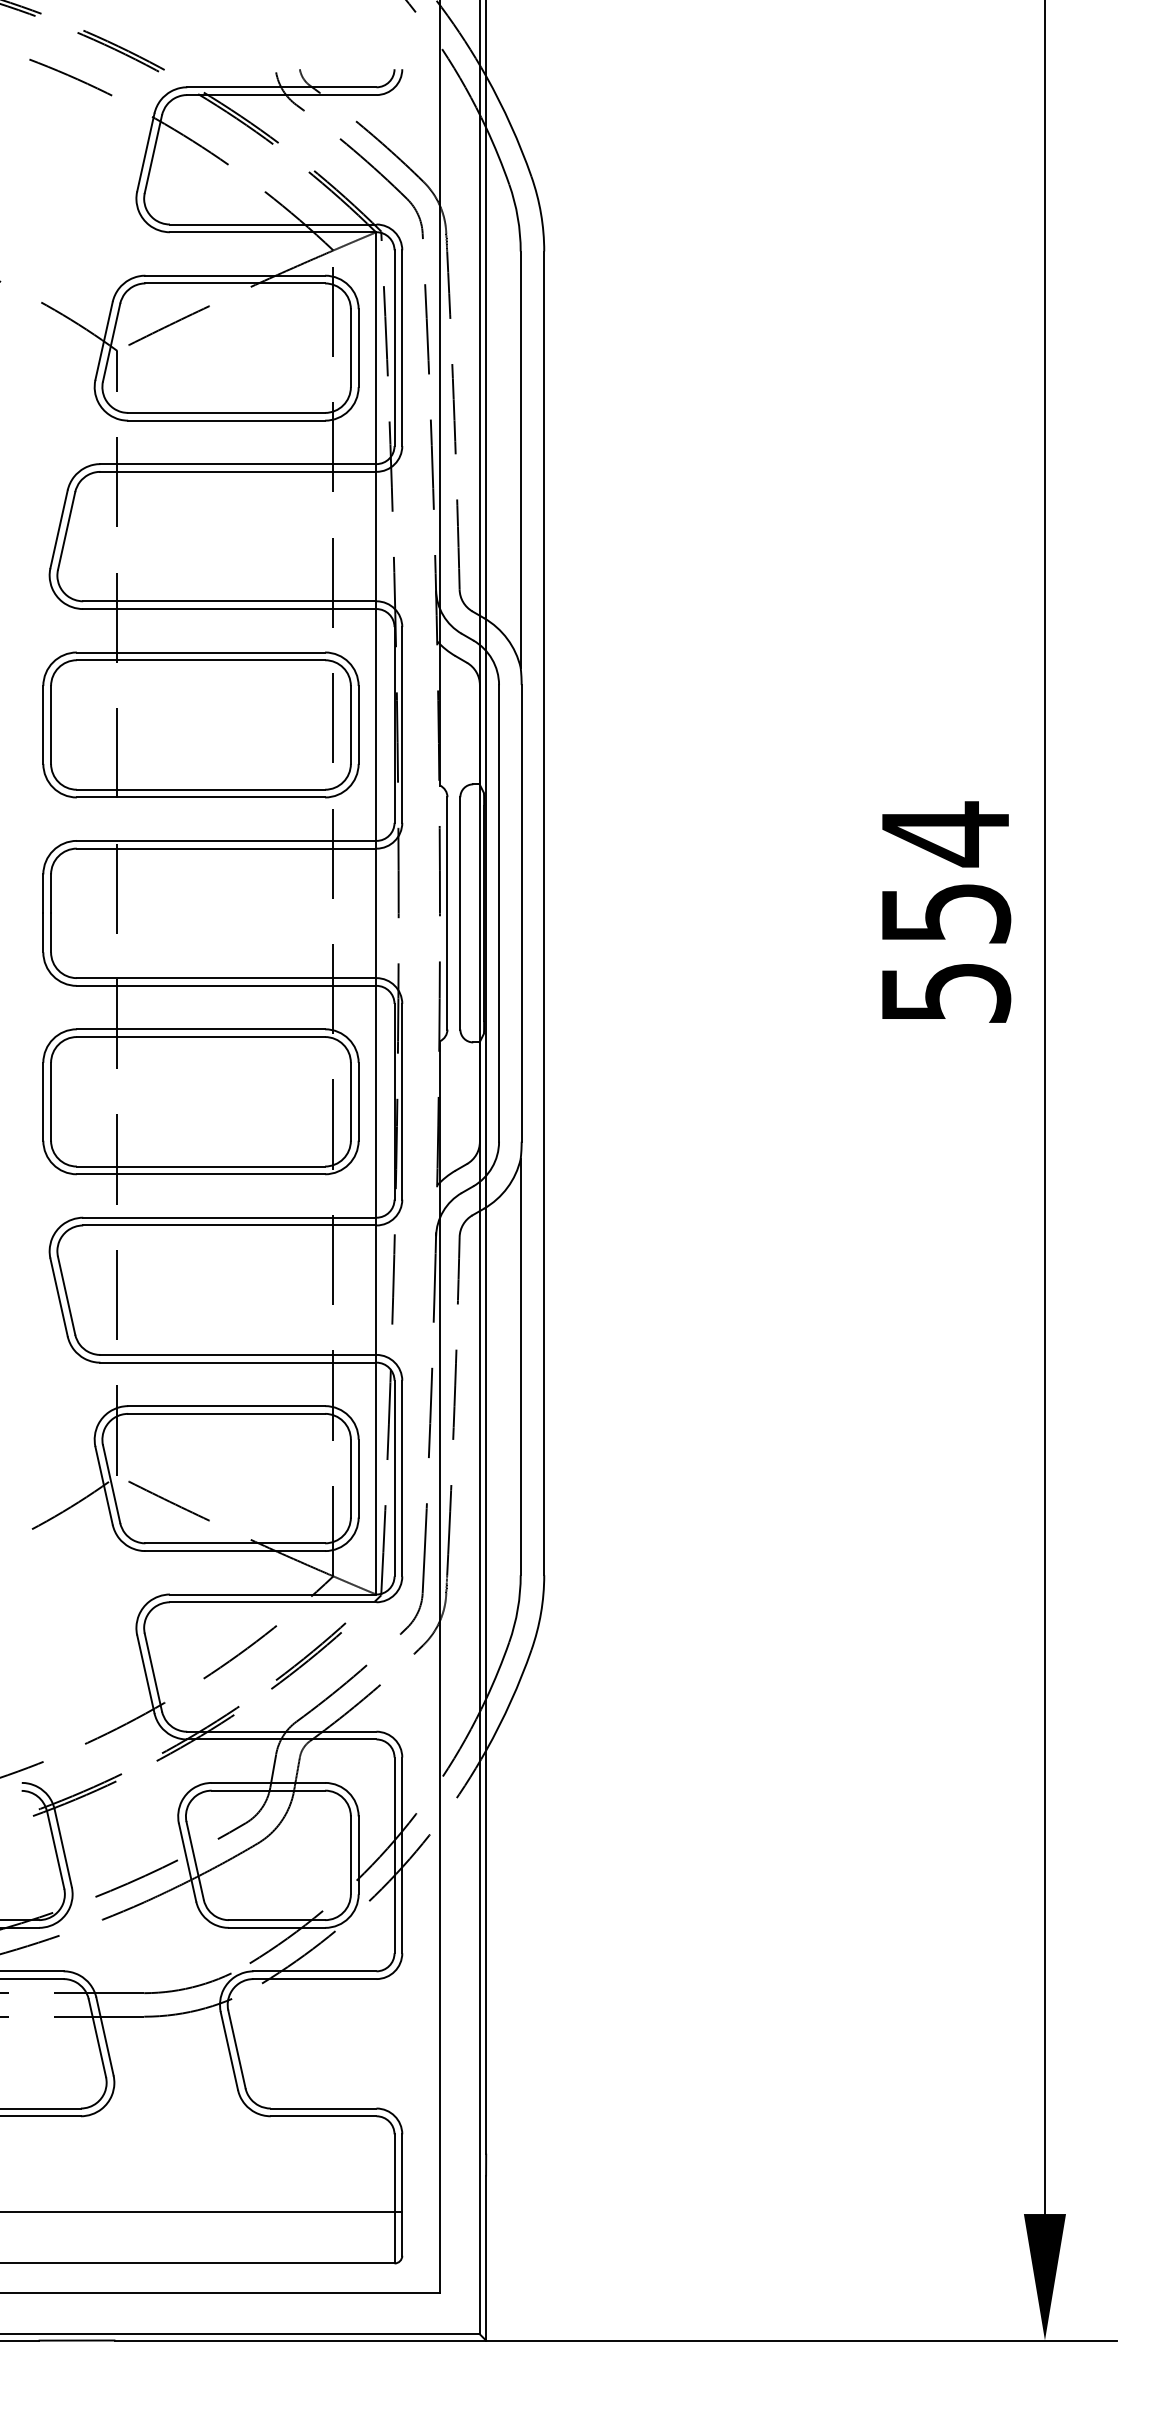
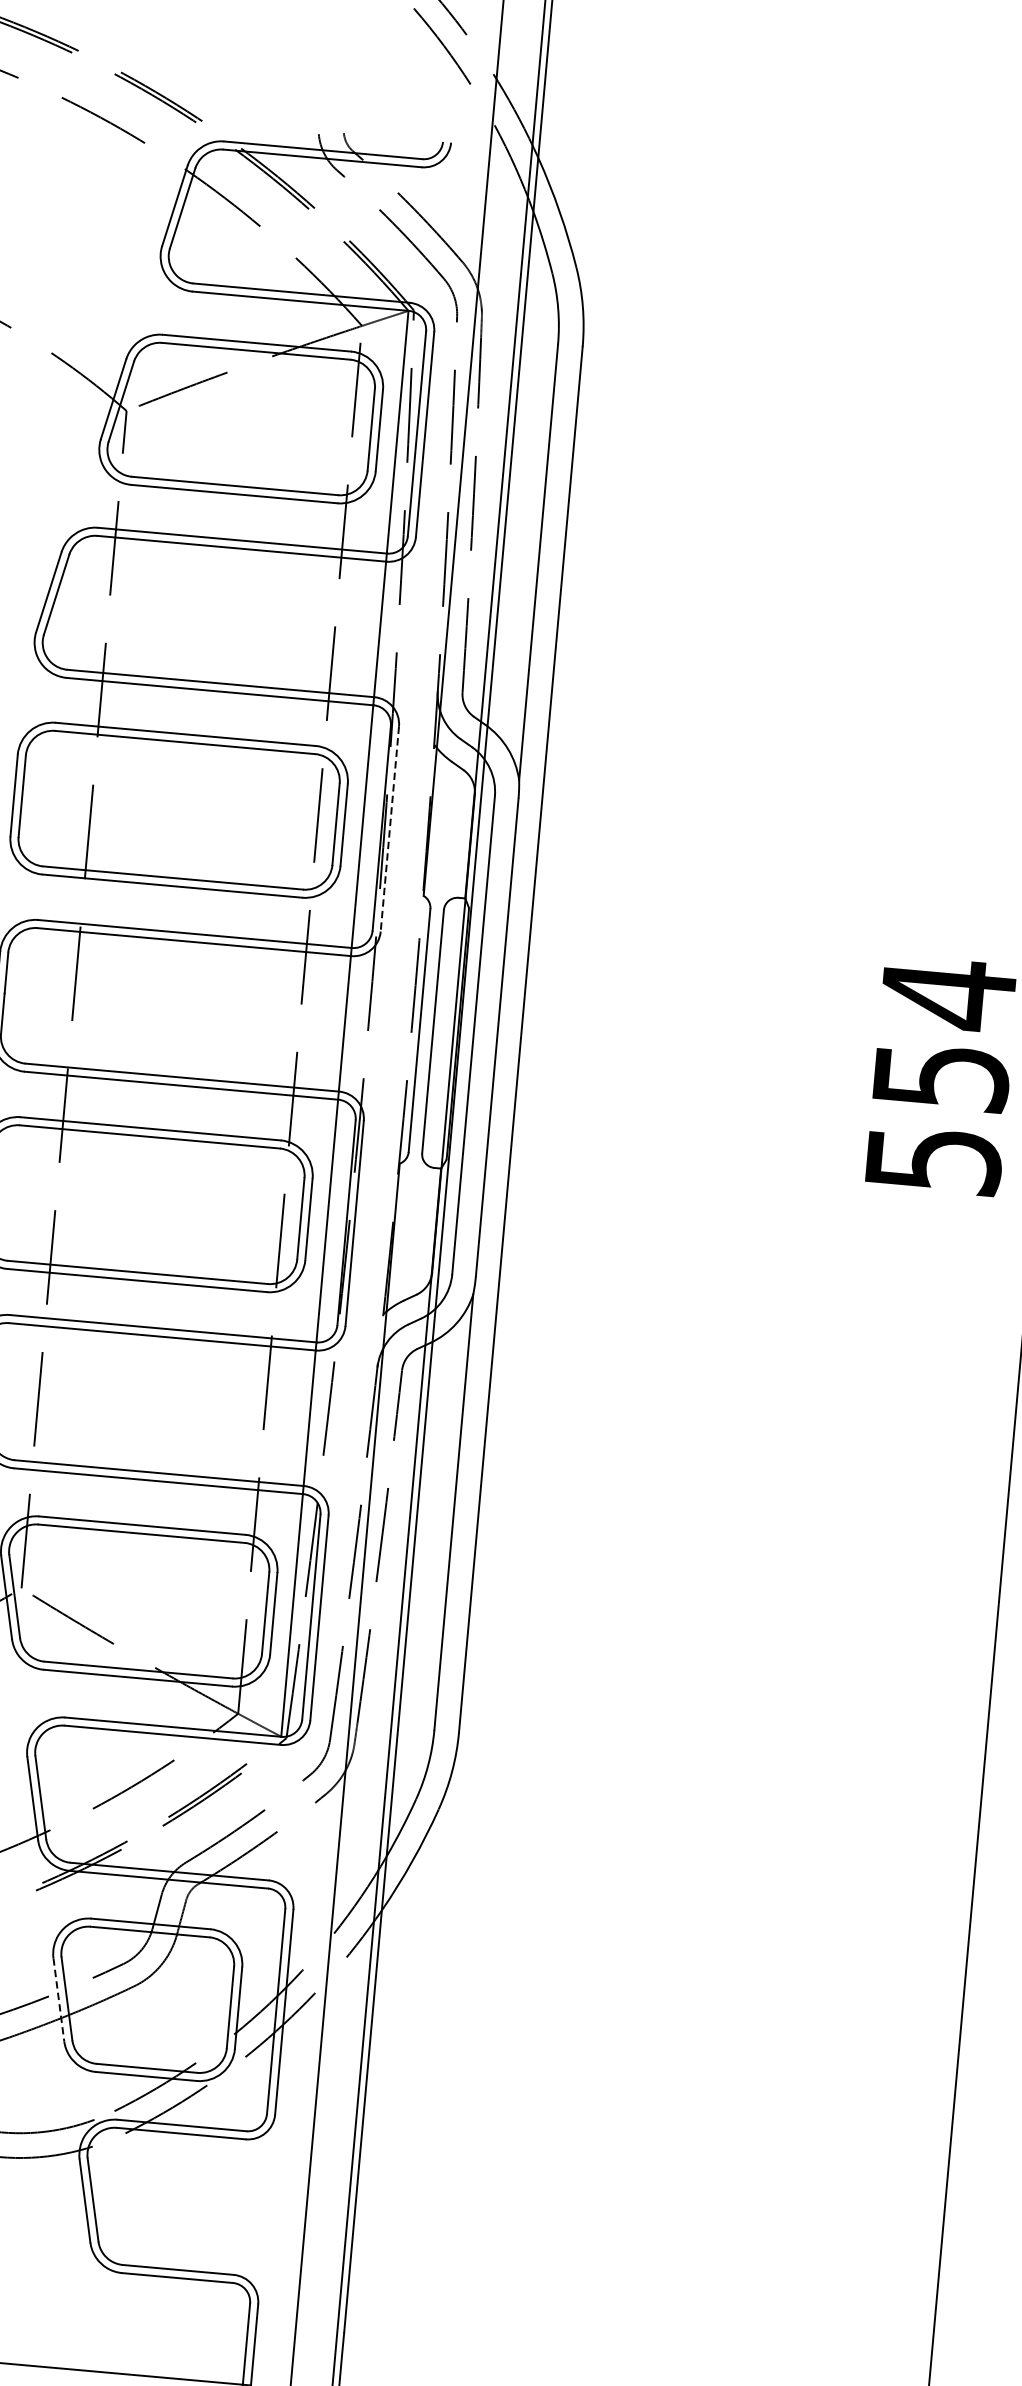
line: (402, 724) -> (390, 828), solid -> dashed
line: (187, 1862) -> (58, 1999), solid -> dashed

